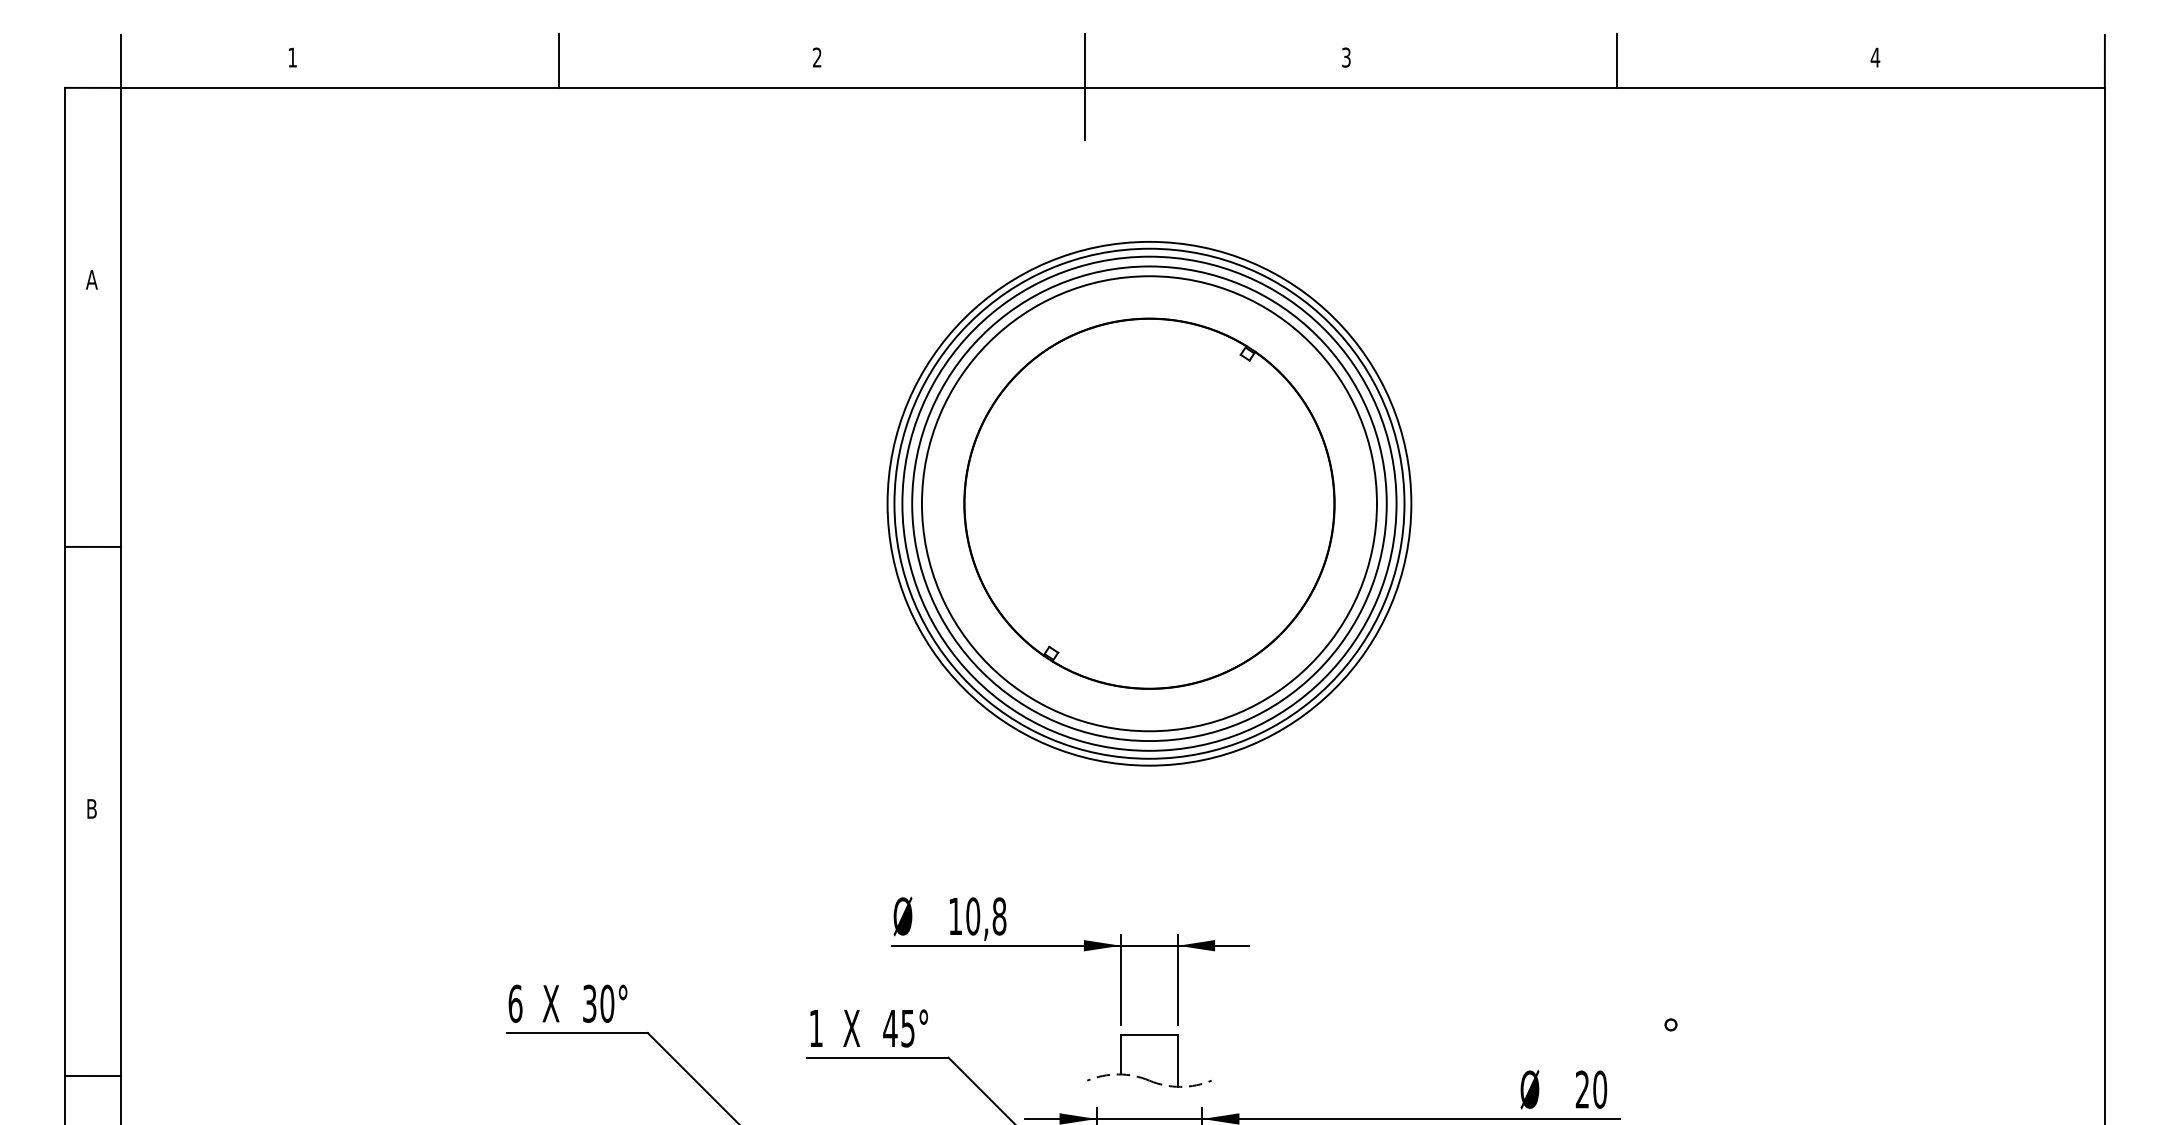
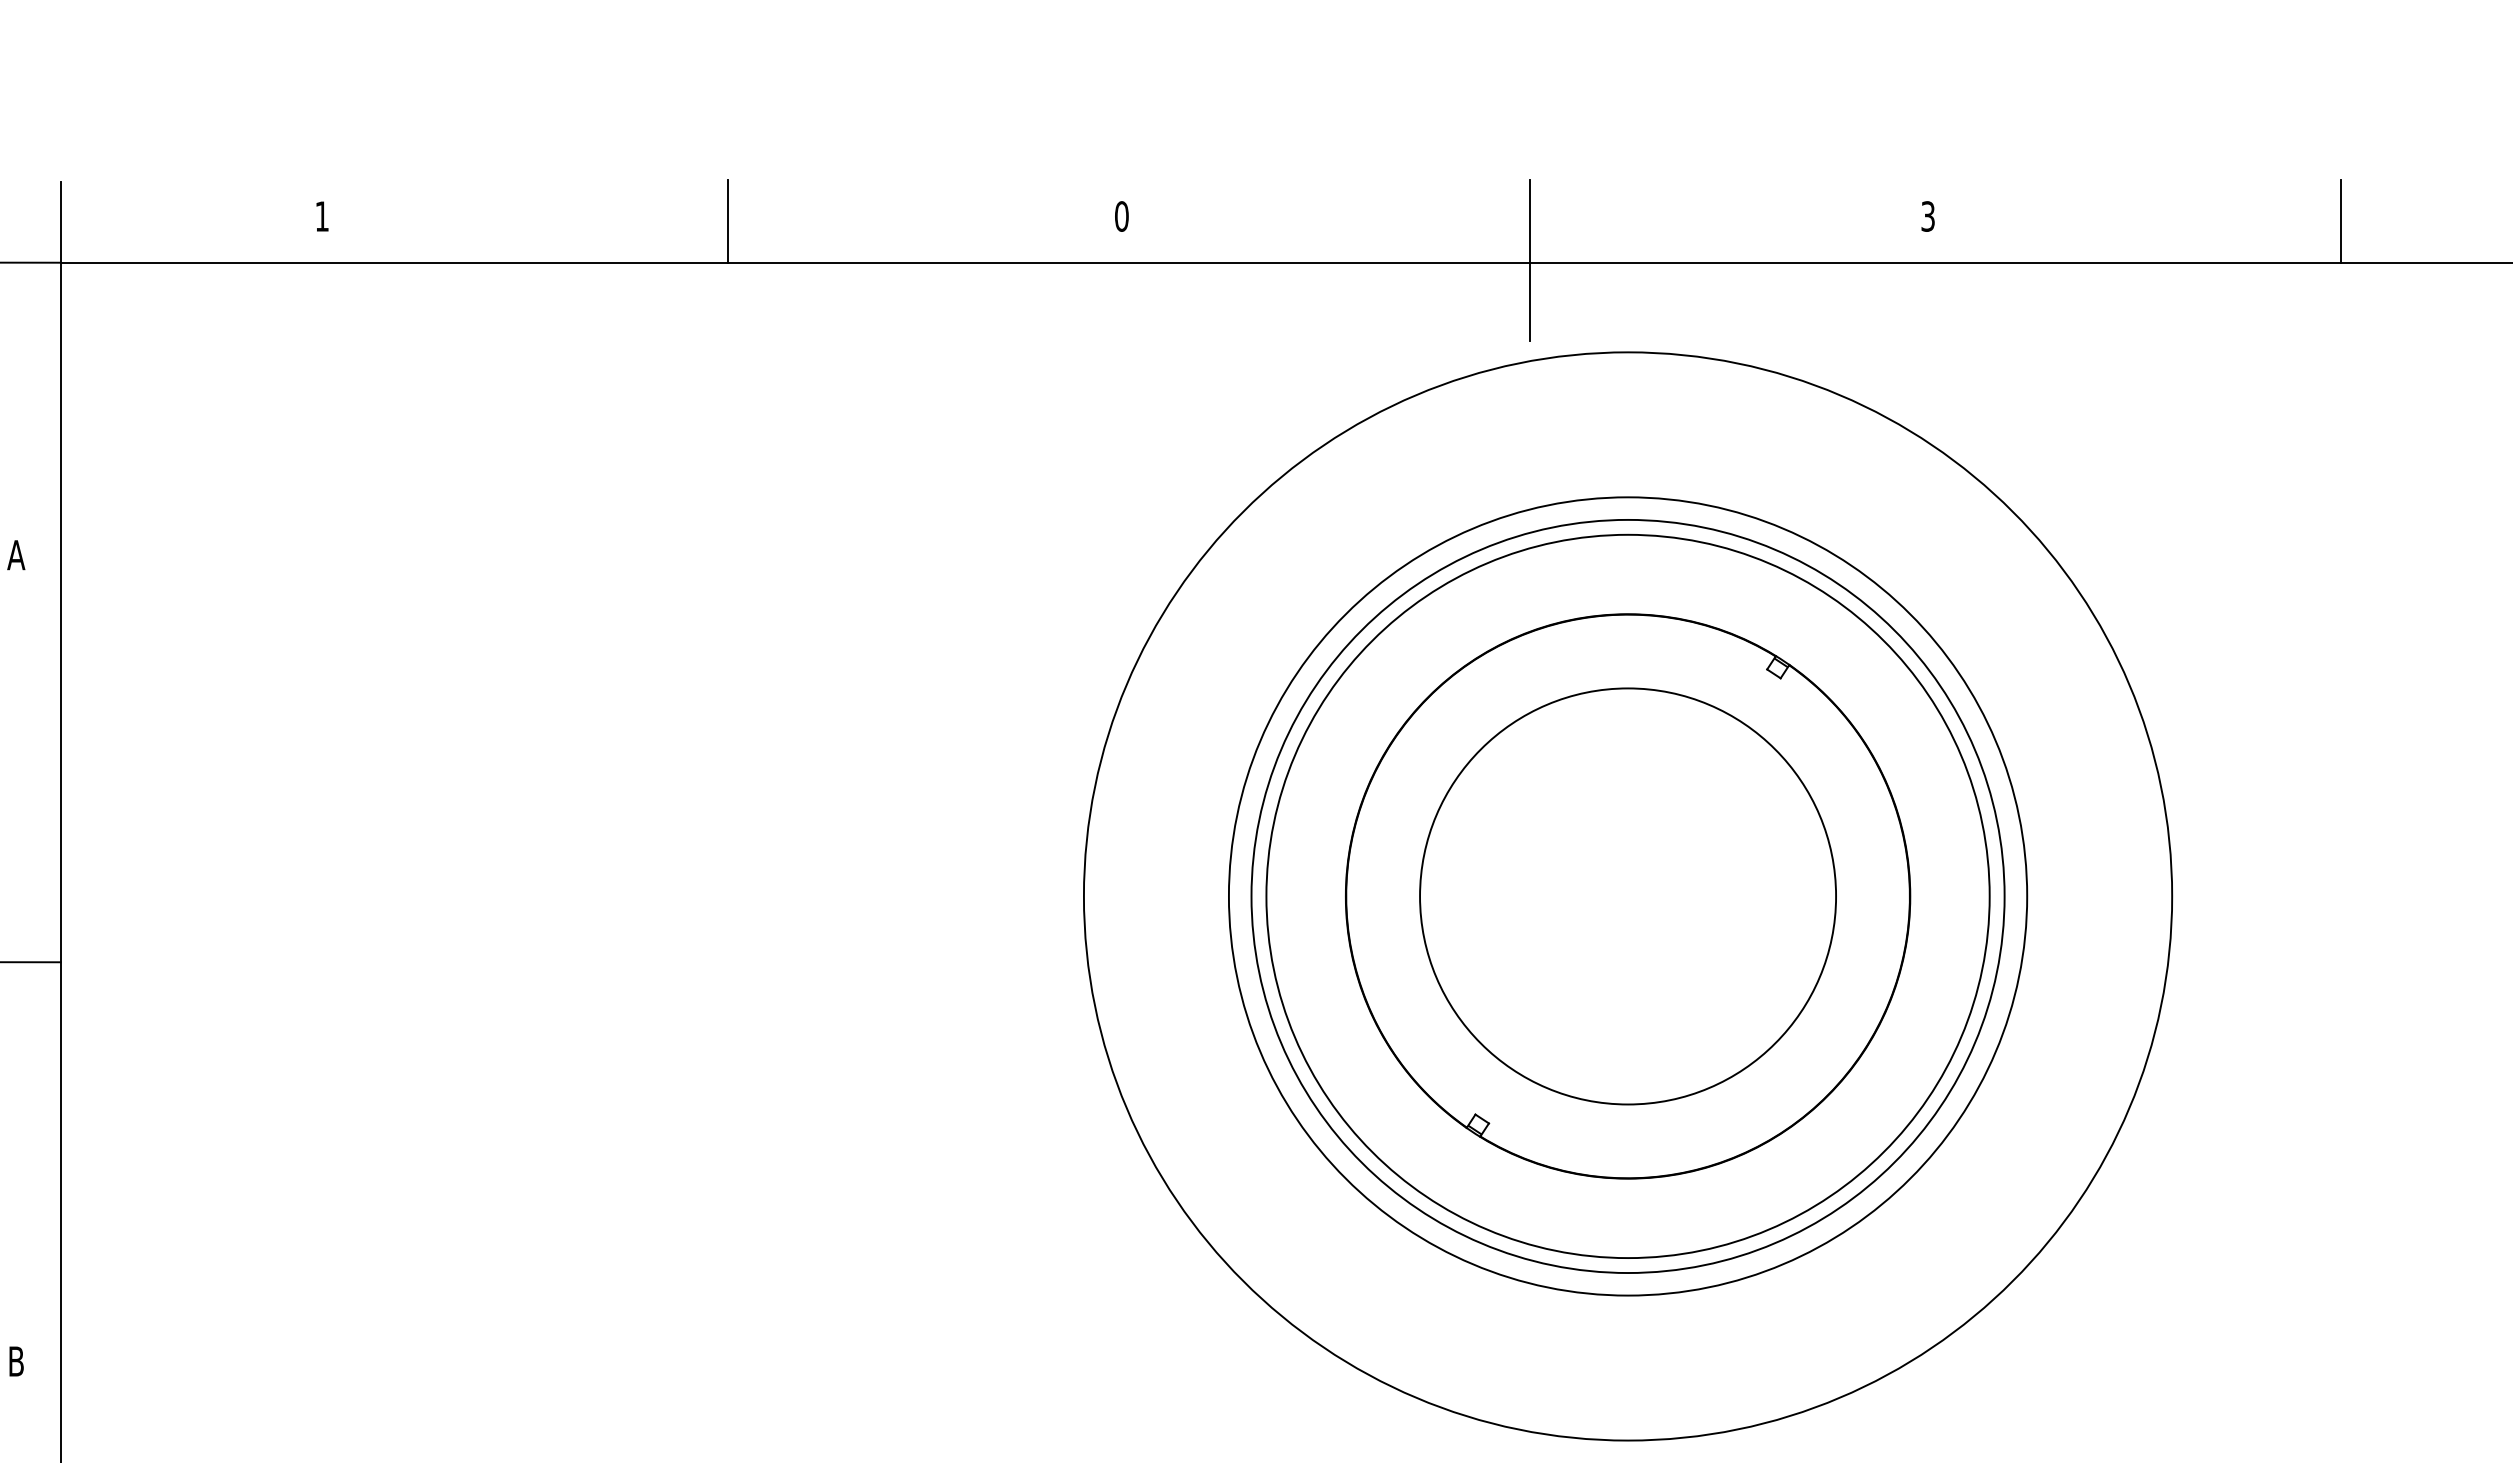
text: (816, 57) -> (1120, 216), 2 -> 0
circle: (1148, 503) -> (1626, 896), size x0.6
circle: (1149, 503) -> (1628, 896), size x1.4

